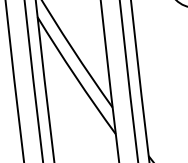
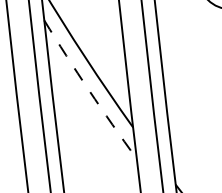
arc: (75, 76) -> (89, 90), solid -> dashed

